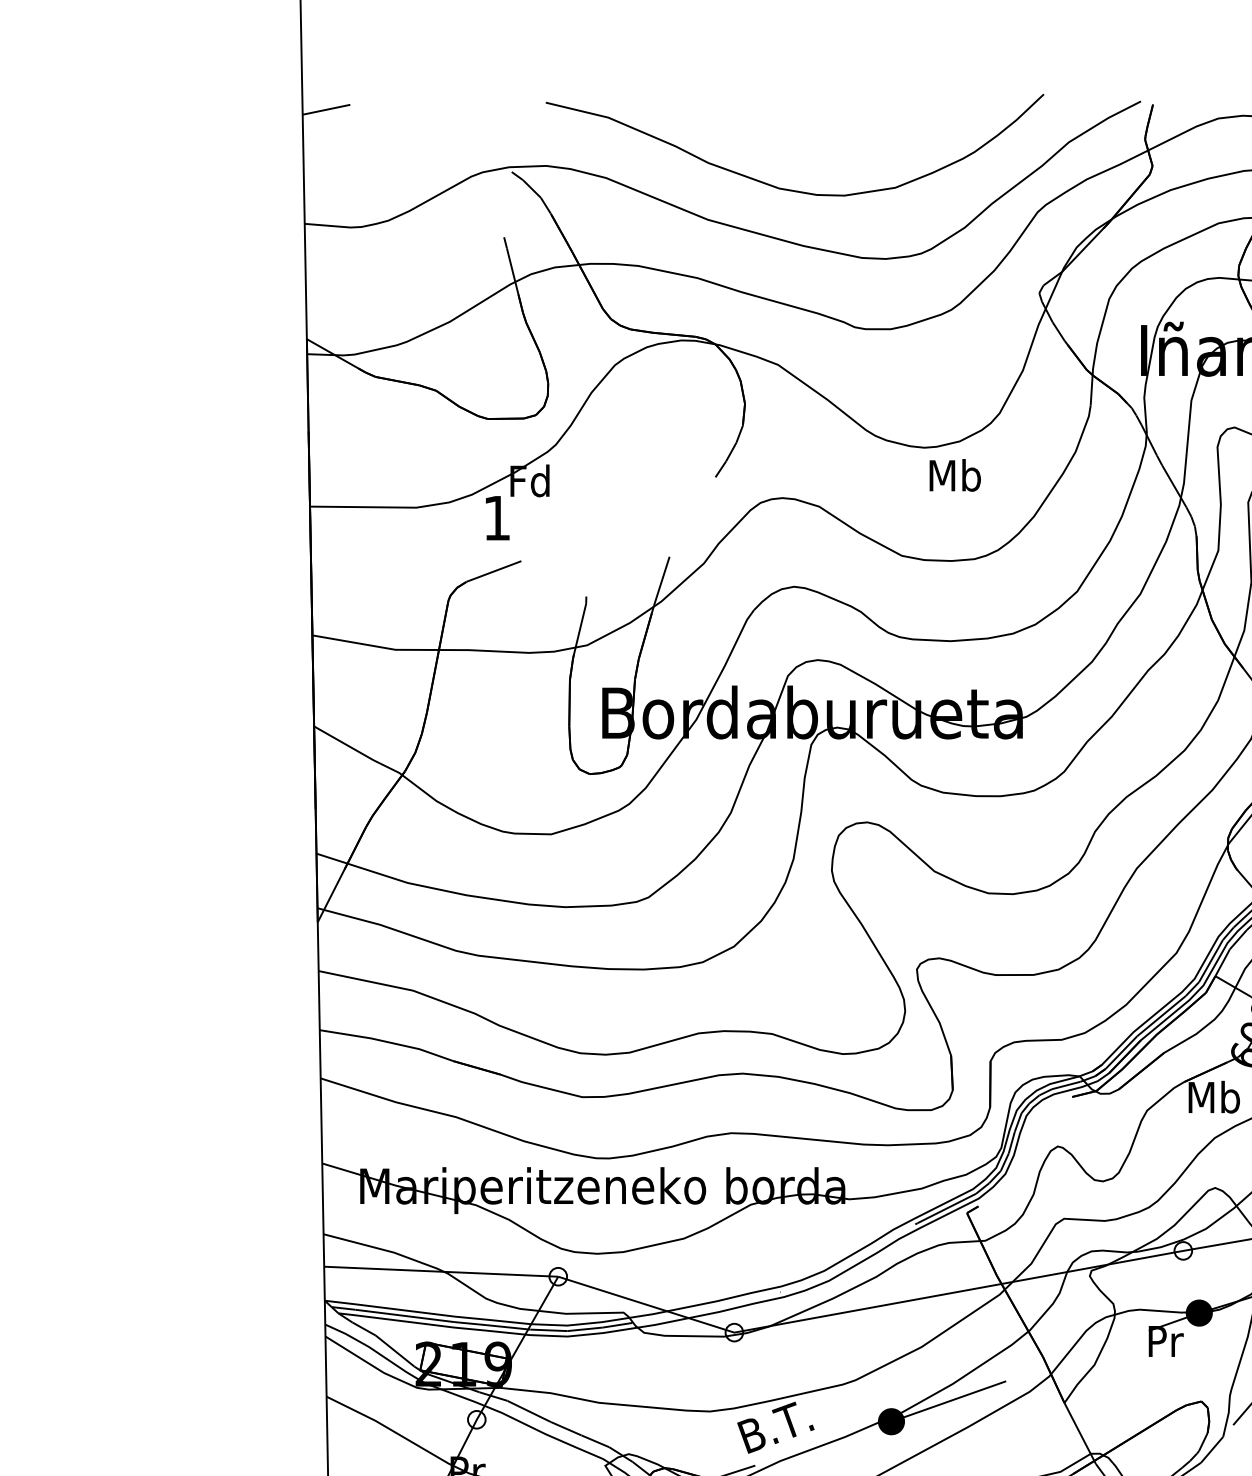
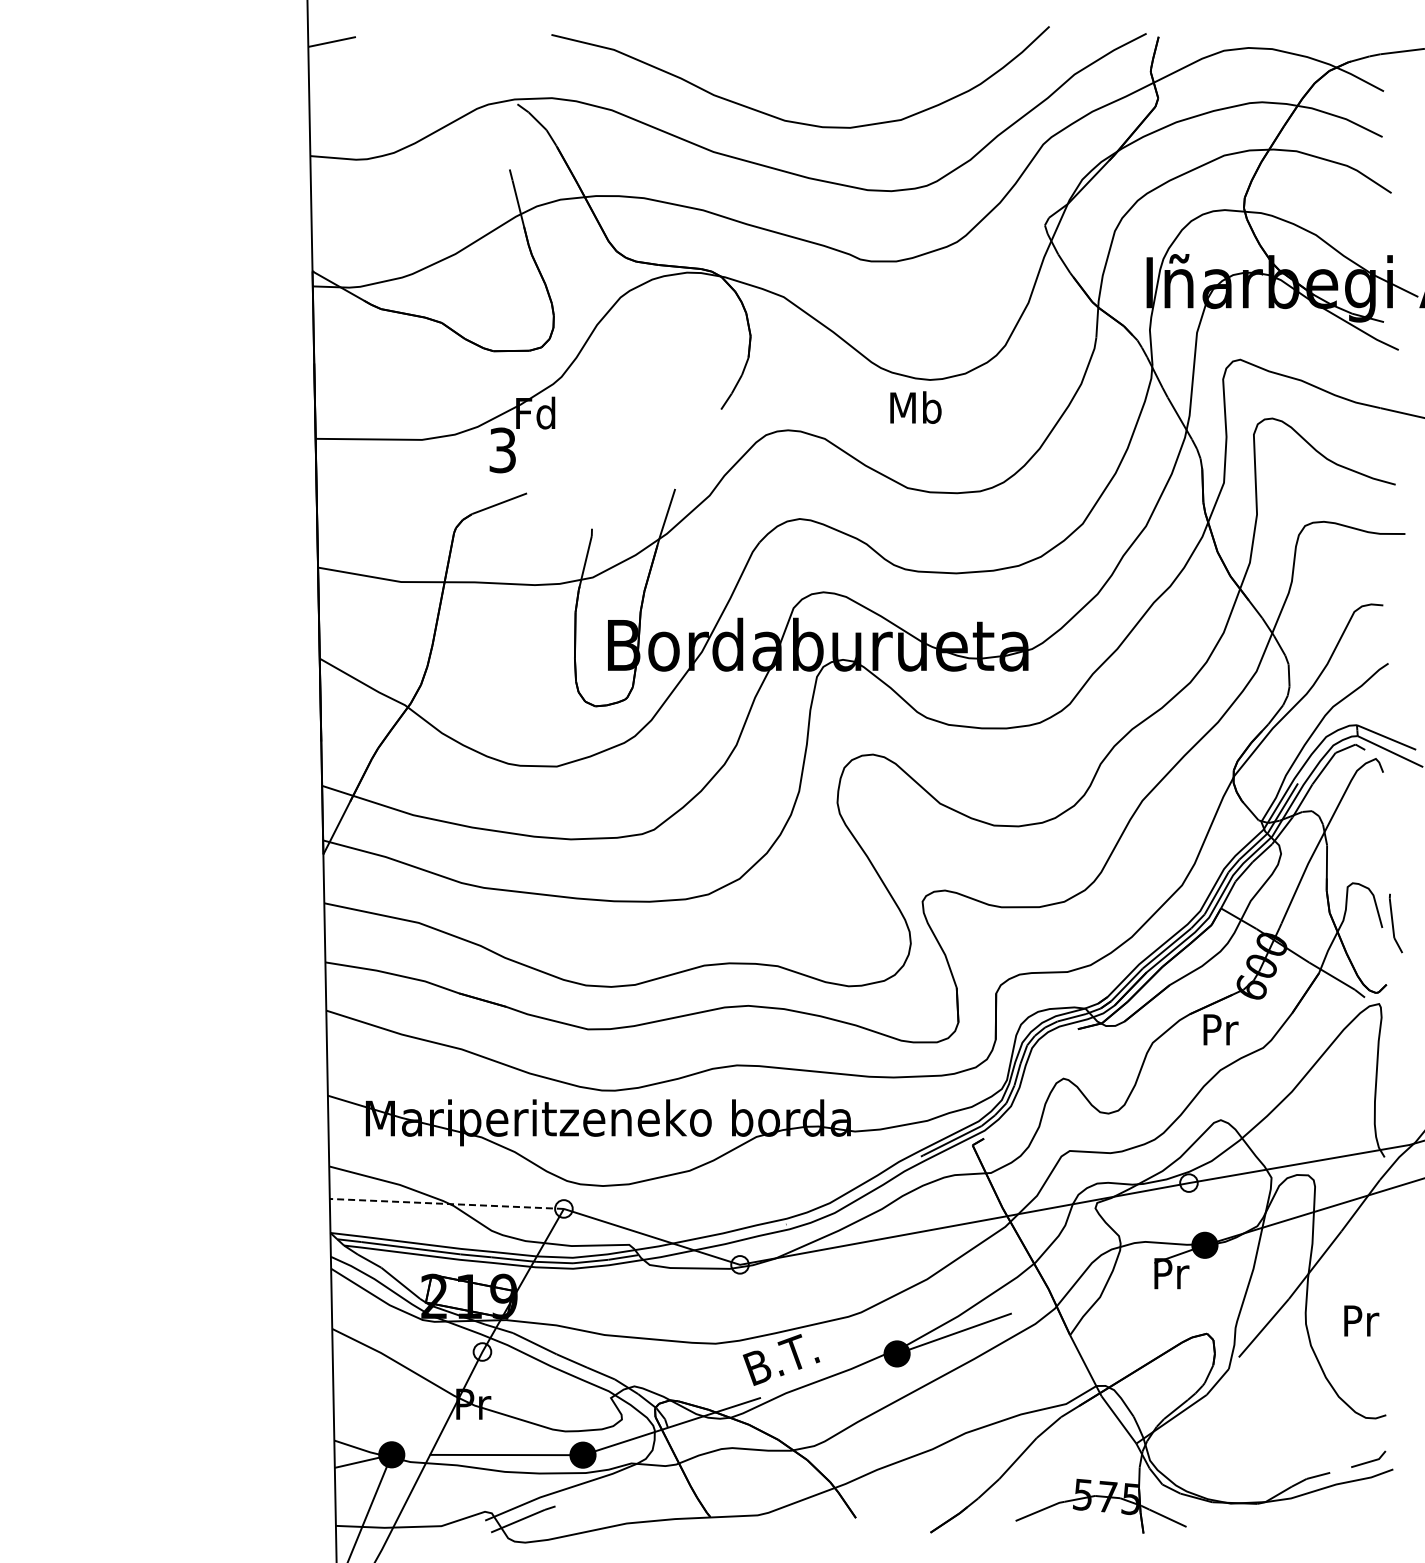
text: (954, 475) -> (915, 407), moved
text: (496, 518) -> (502, 450), 1 -> 3
text: (1213, 1097) -> (1219, 1029), Mb -> Pr
line: (440, 1271) -> (446, 1203), solid -> dashed

